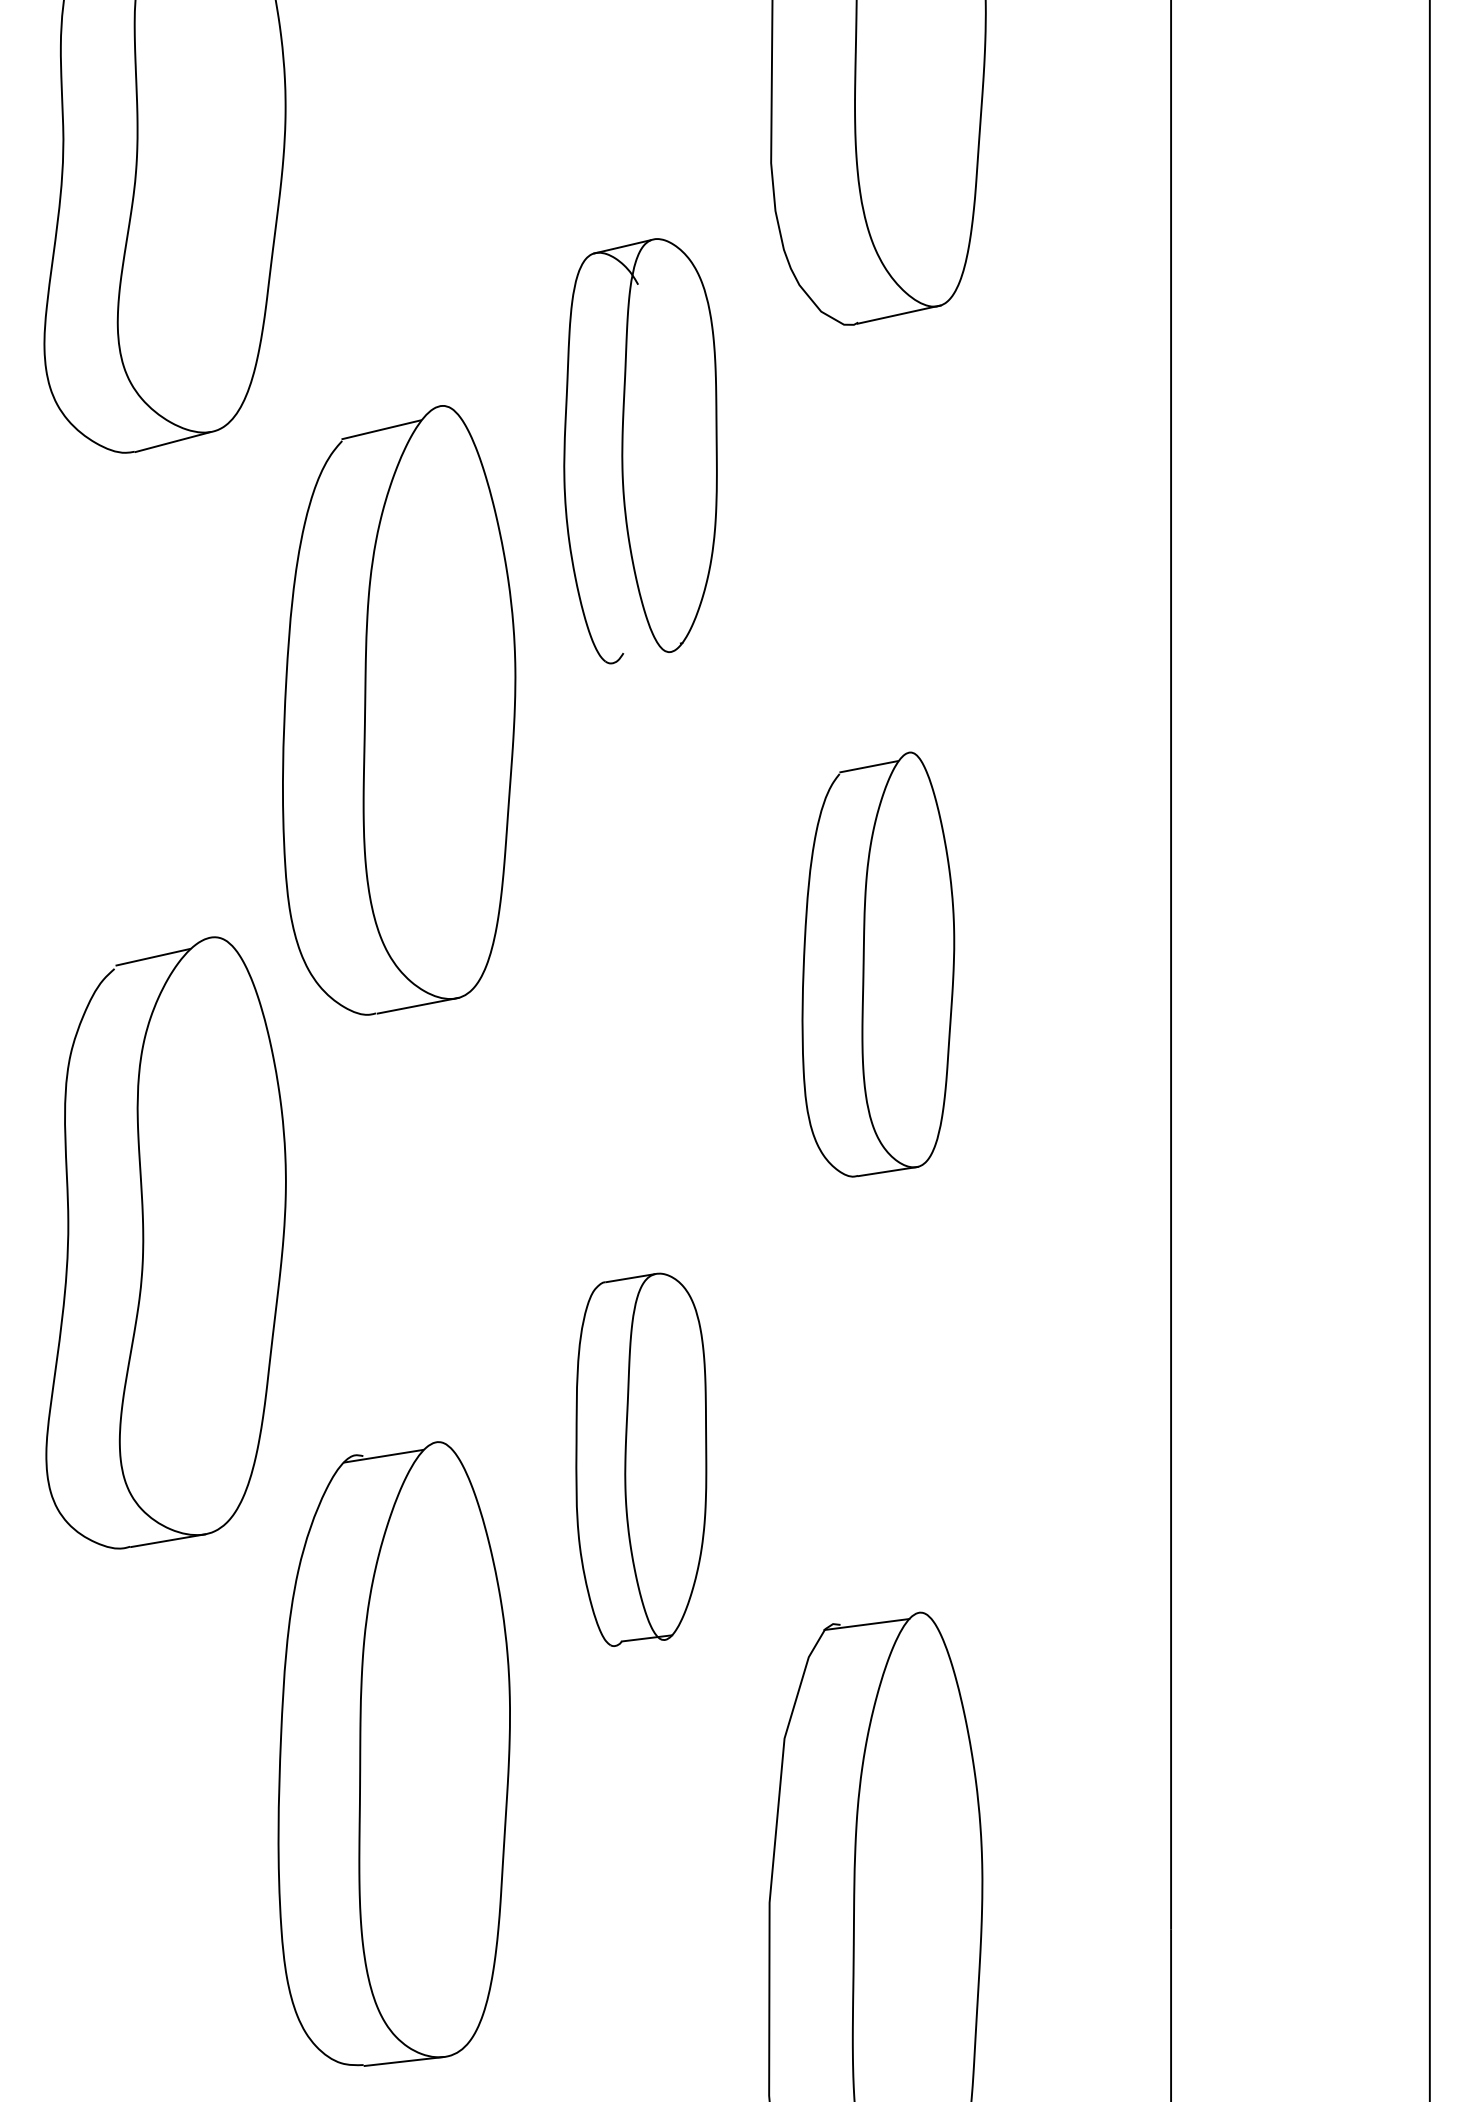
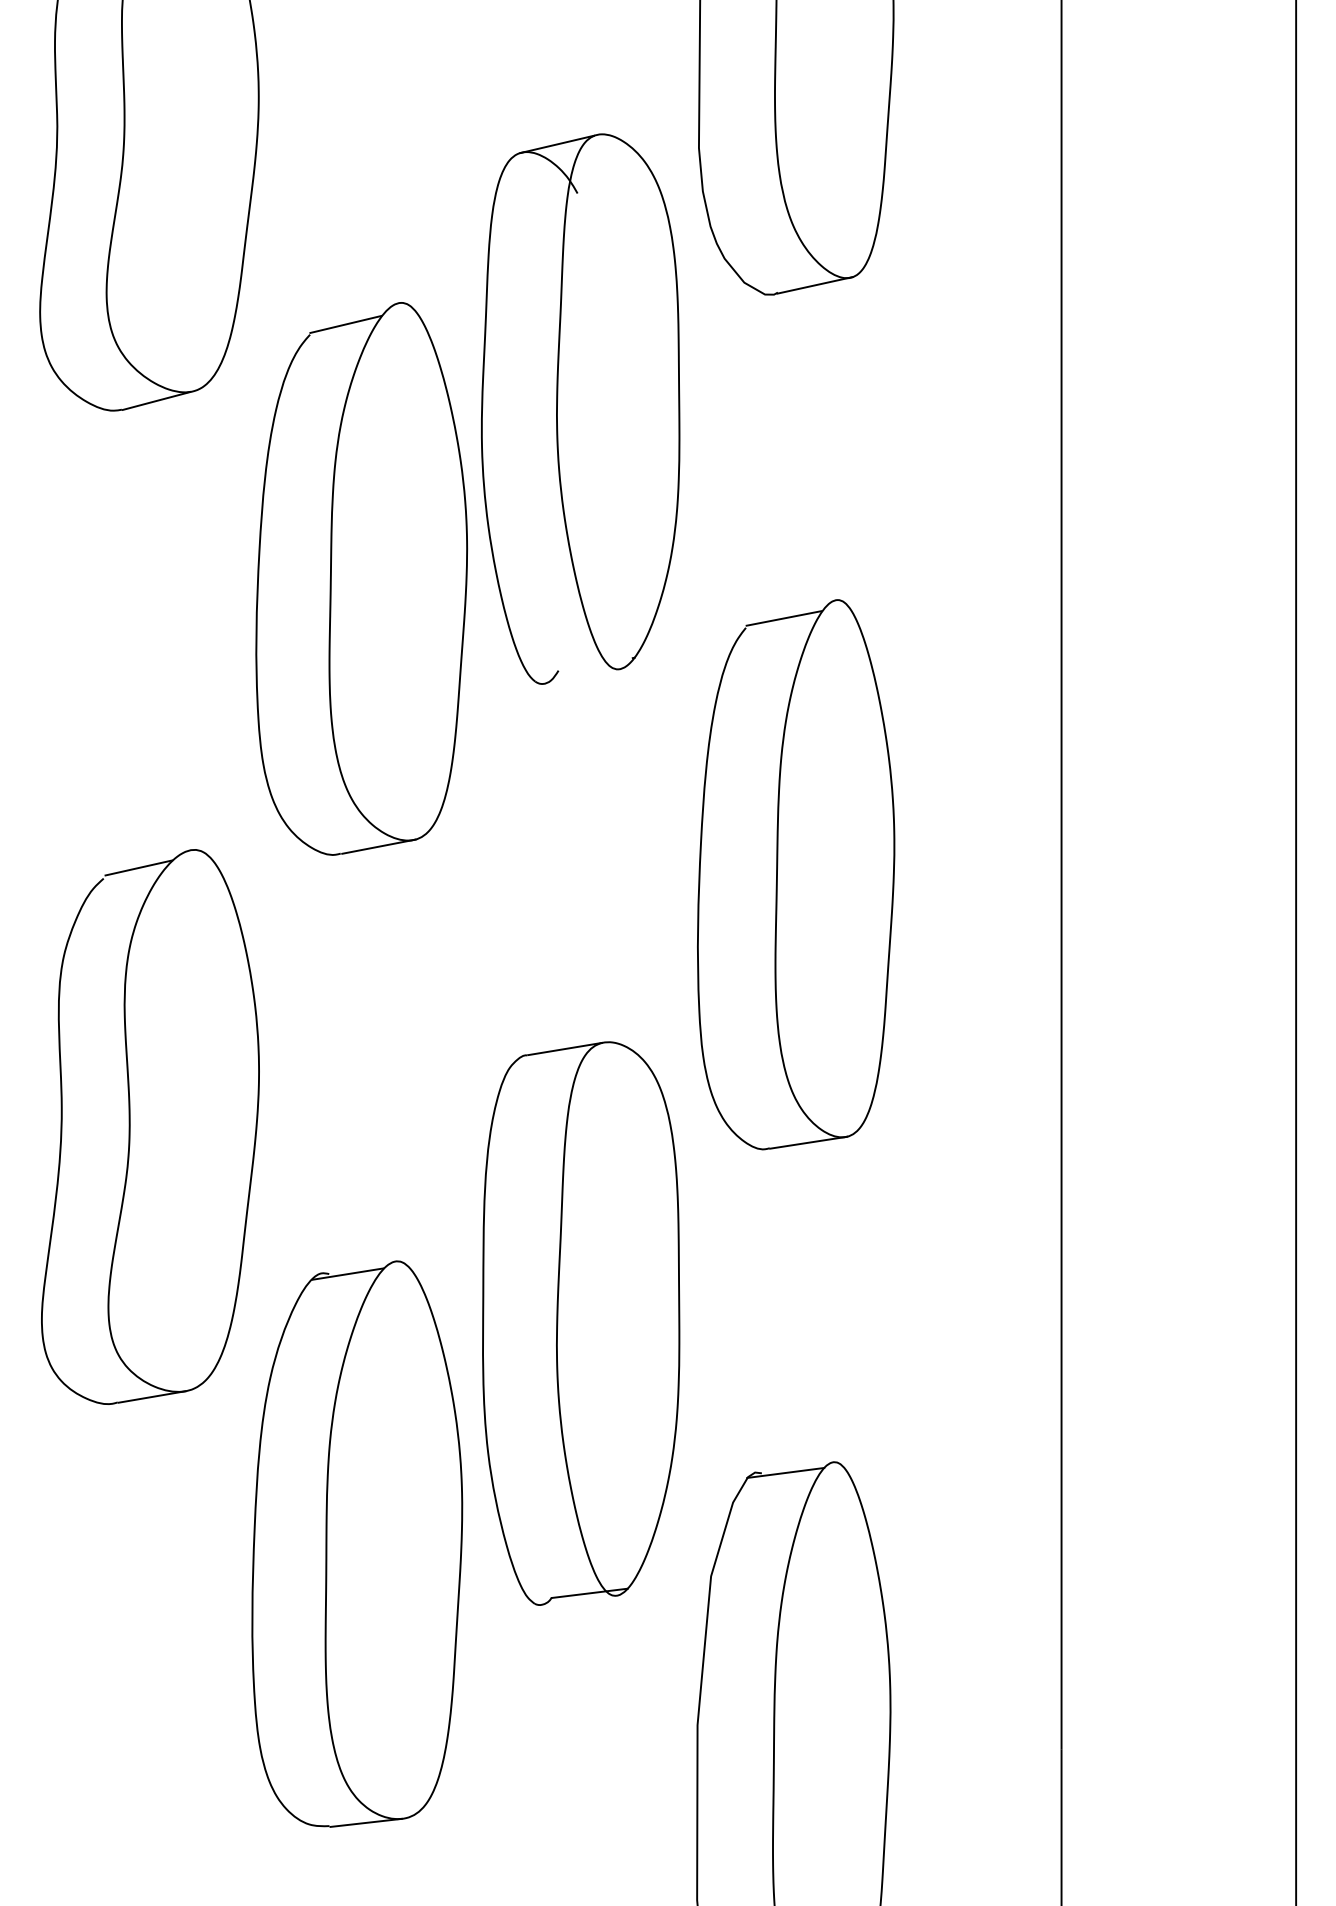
part: (640, 451) -> (580, 409), size x1.43
part: (399, 710) -> (362, 579), moved
part: (878, 964) -> (796, 874), size x1.43
part: (641, 1459) -> (581, 1323), size x1.67
part: (393, 1753) -> (356, 1543), moved

